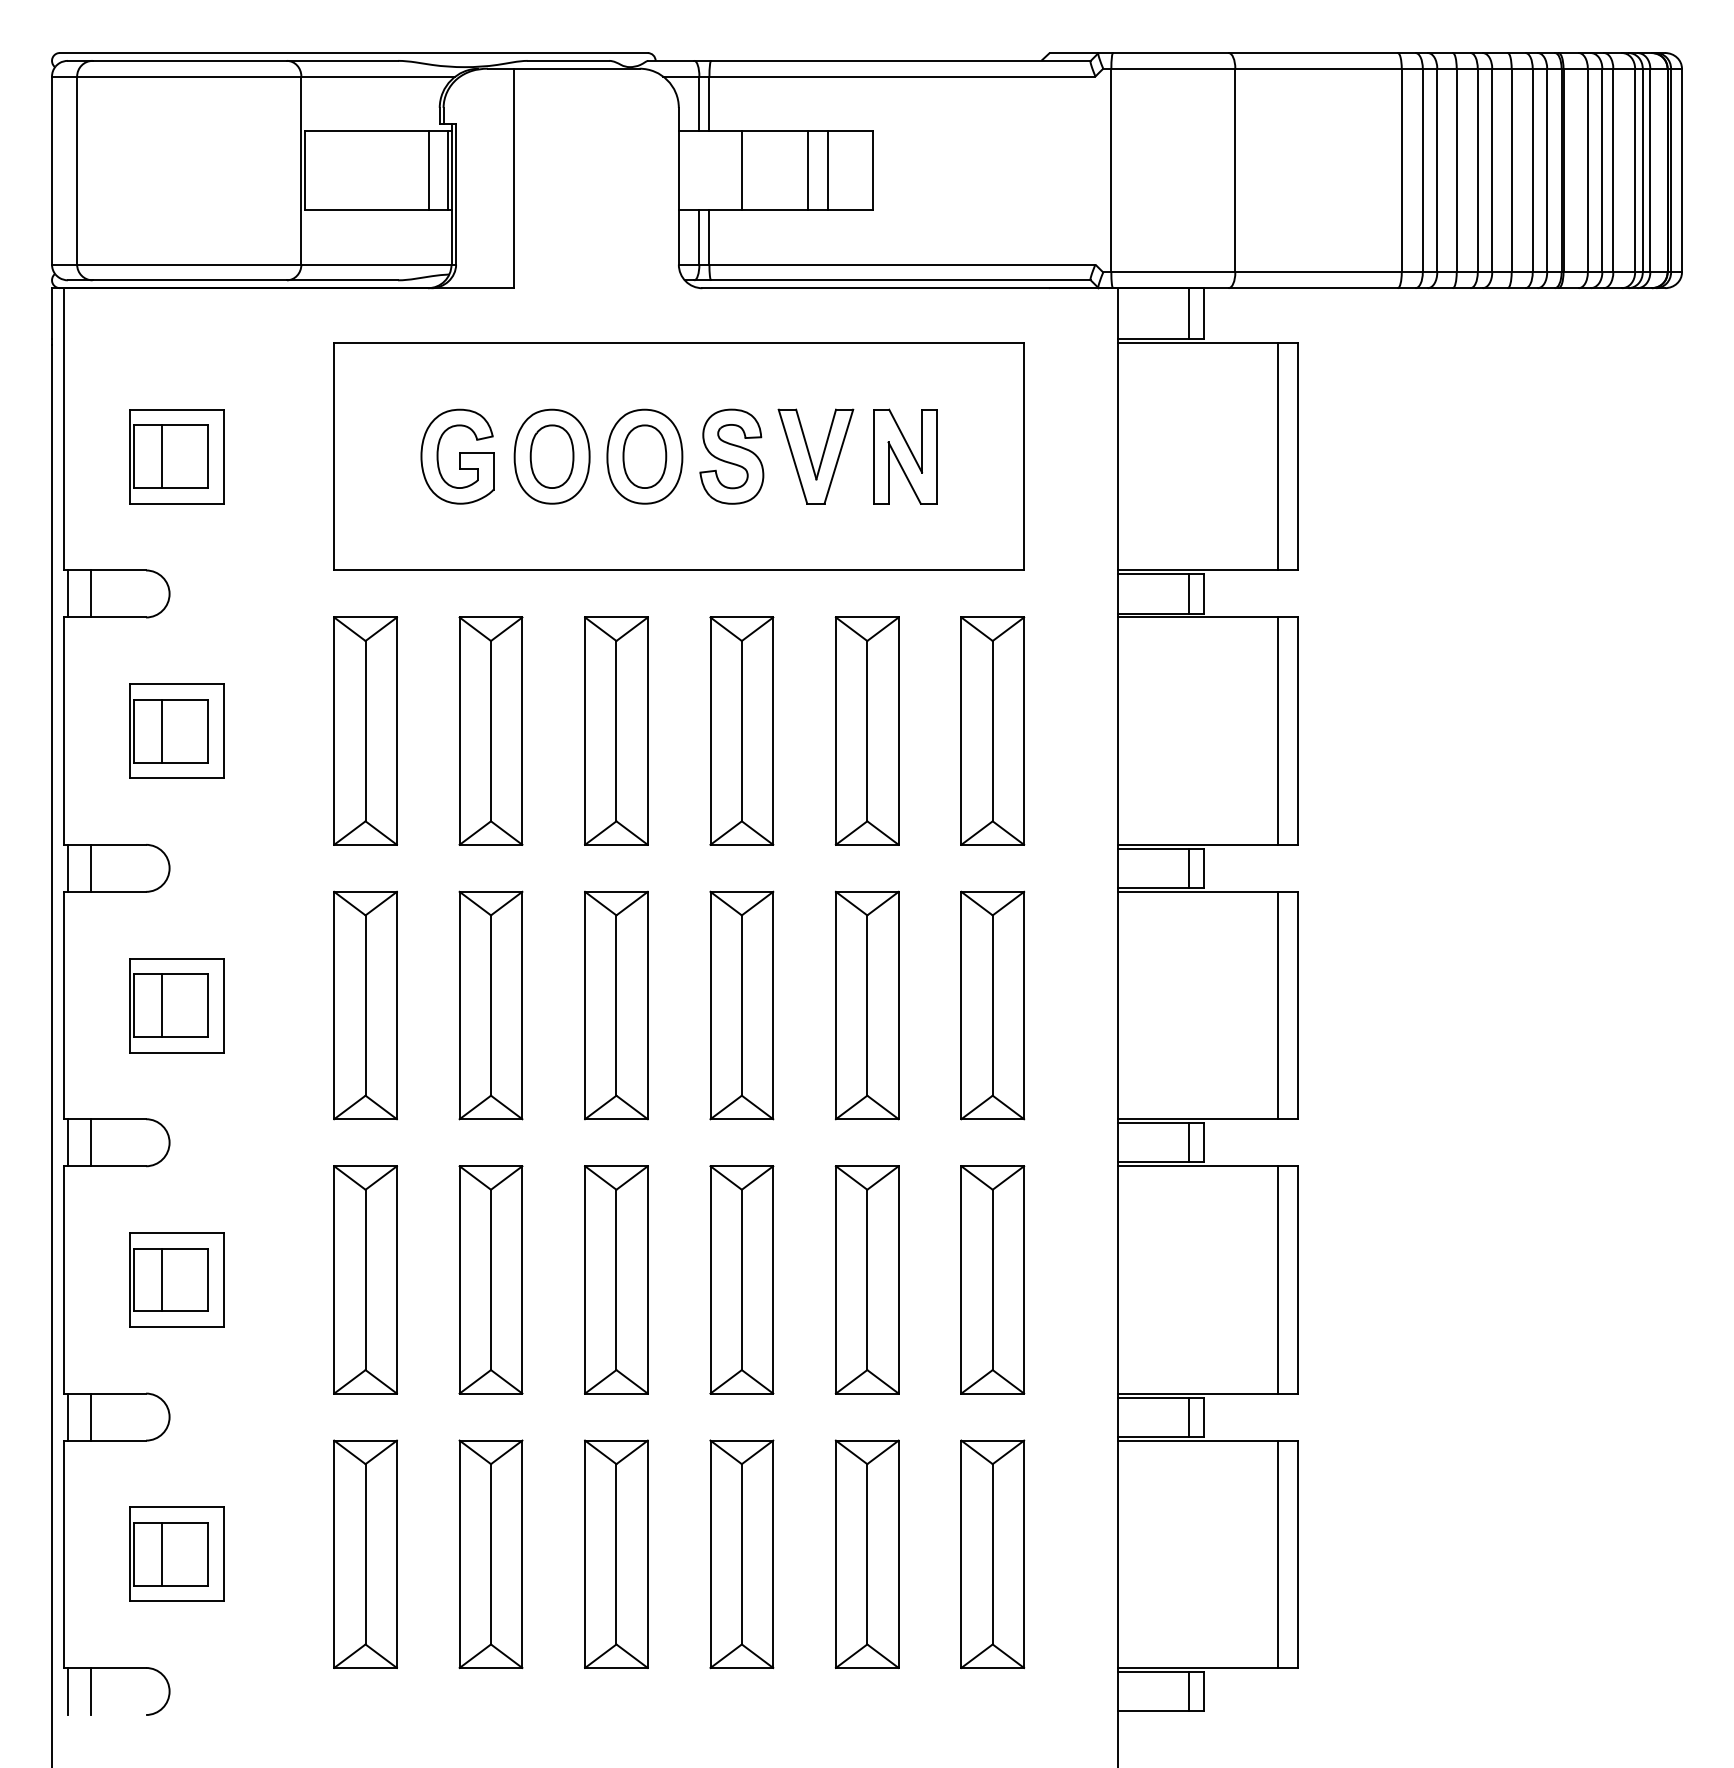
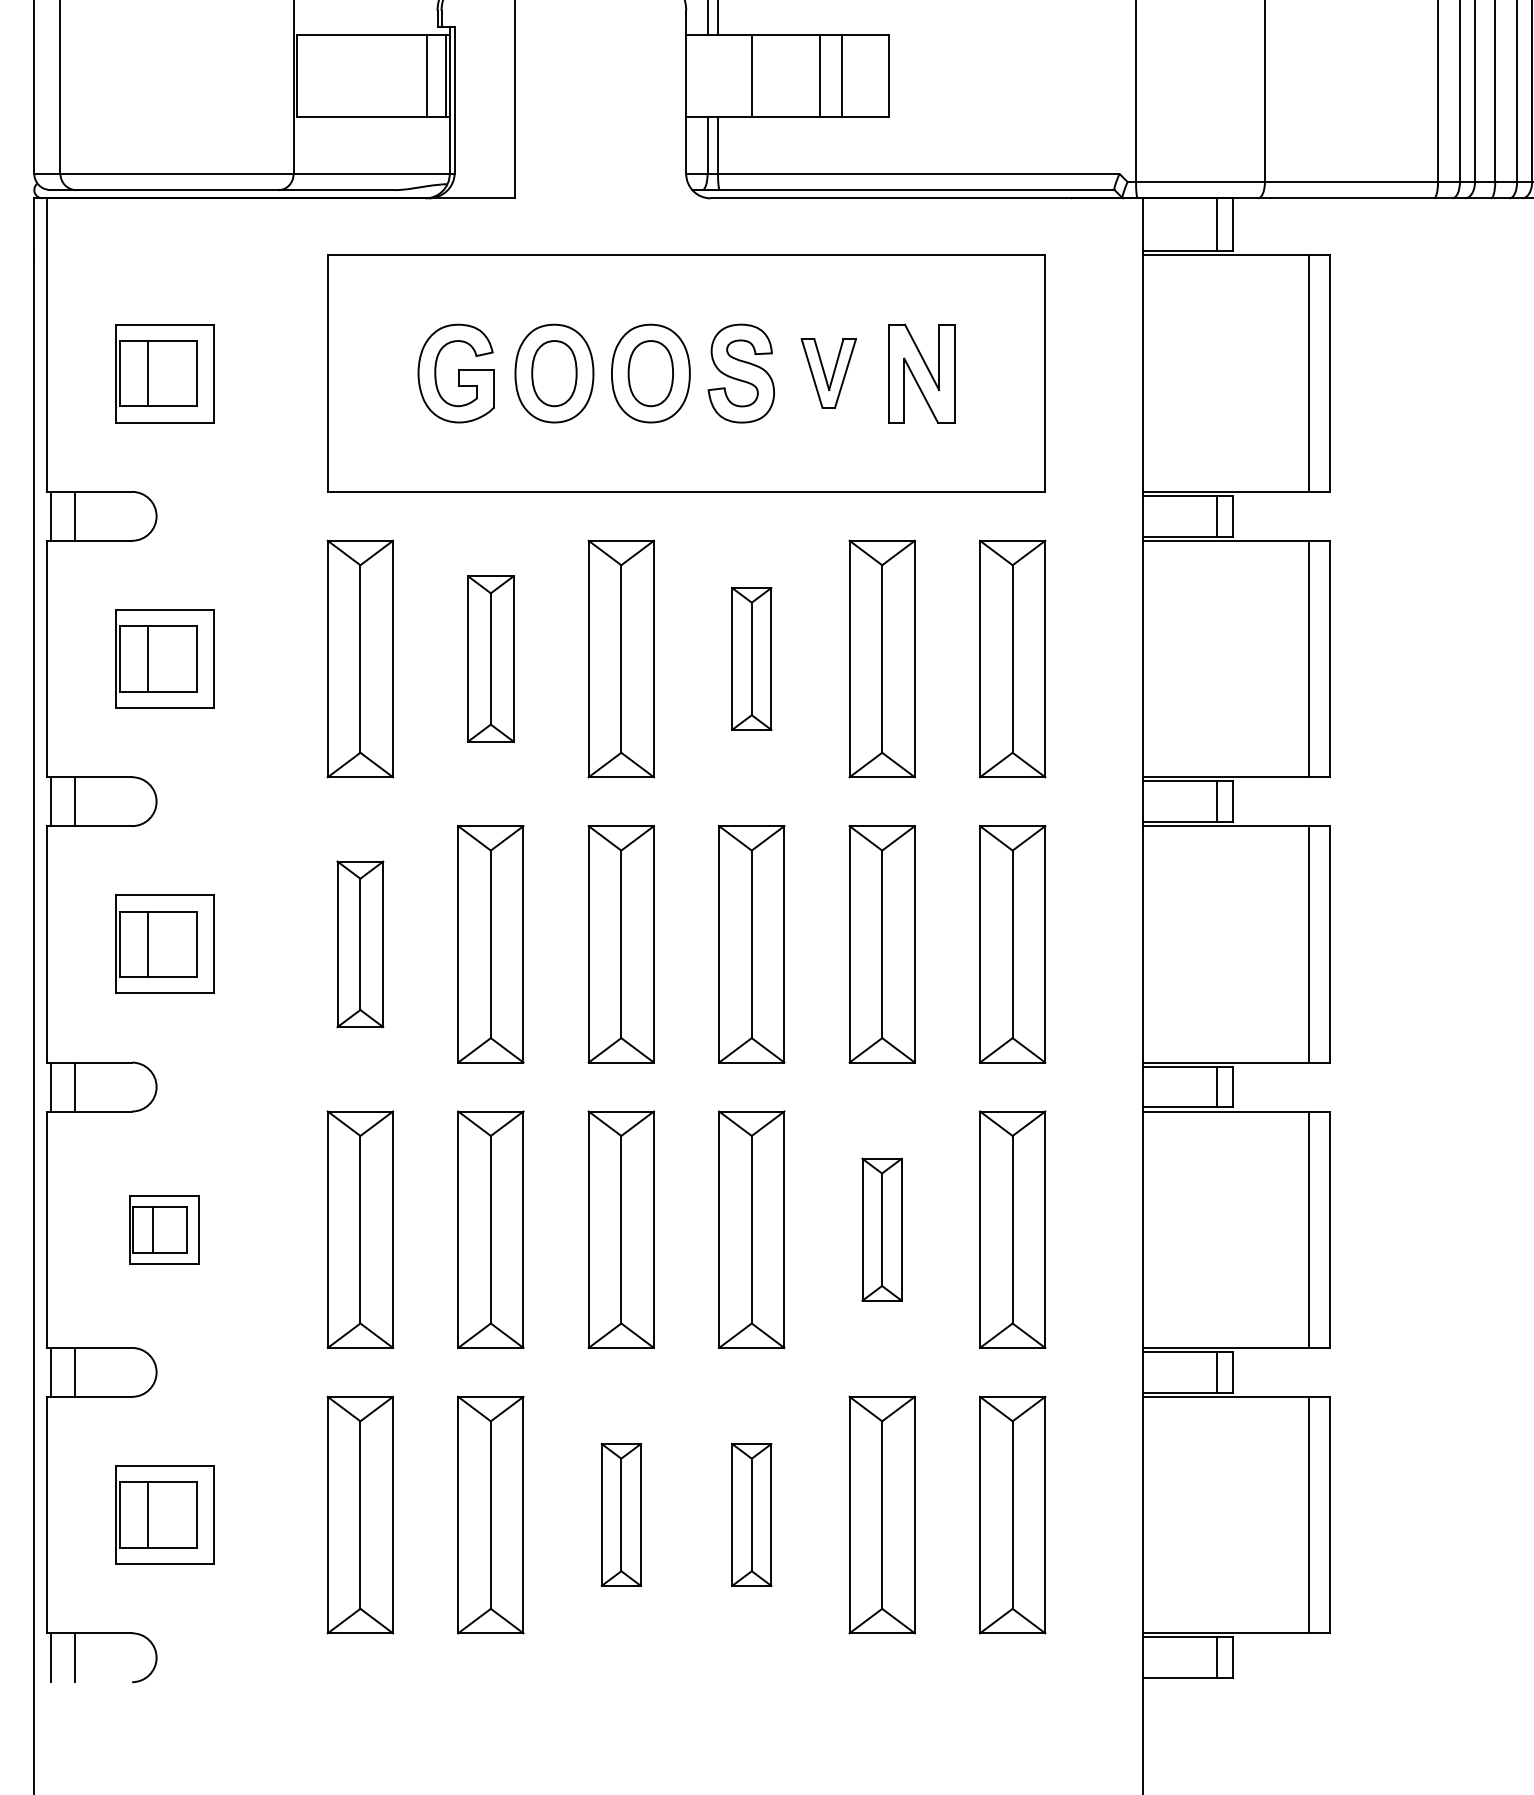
part: (815, 456) -> (828, 373), size x0.7
part: (490, 730) -> (490, 658), size x0.7
part: (741, 730) -> (751, 658), size x0.6
part: (365, 1005) -> (360, 944), size x0.7
part: (176, 1279) -> (163, 1229), size x0.7
part: (866, 1279) -> (881, 1229), size x0.6
part: (616, 1553) -> (621, 1514), size x0.6
part: (741, 1553) -> (751, 1514), size x0.6

